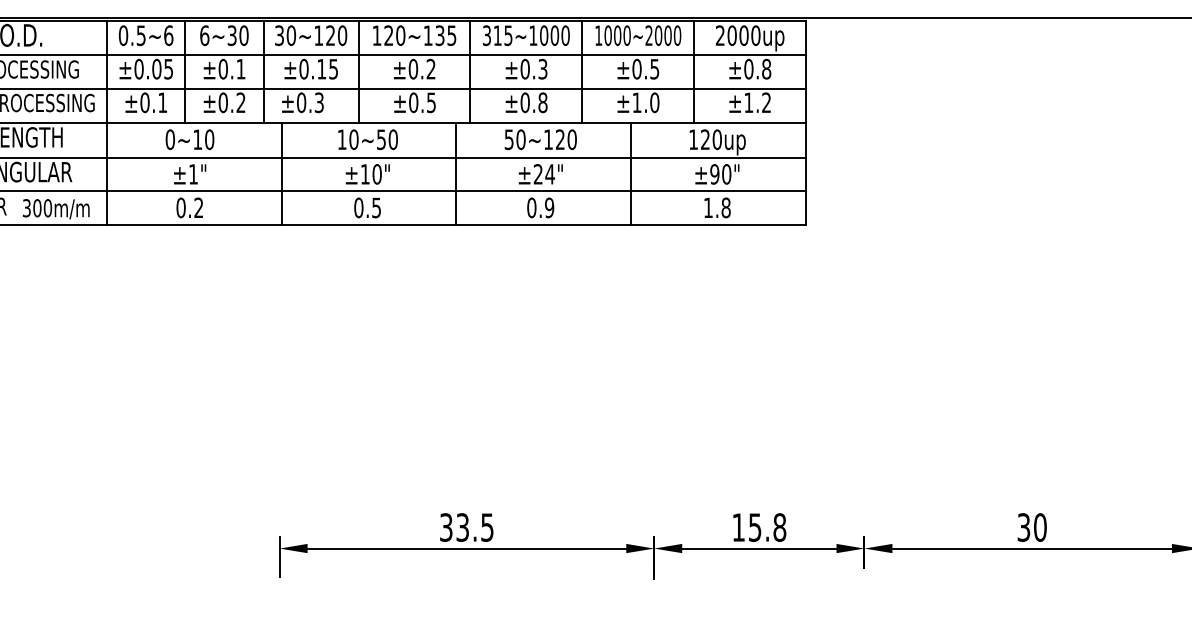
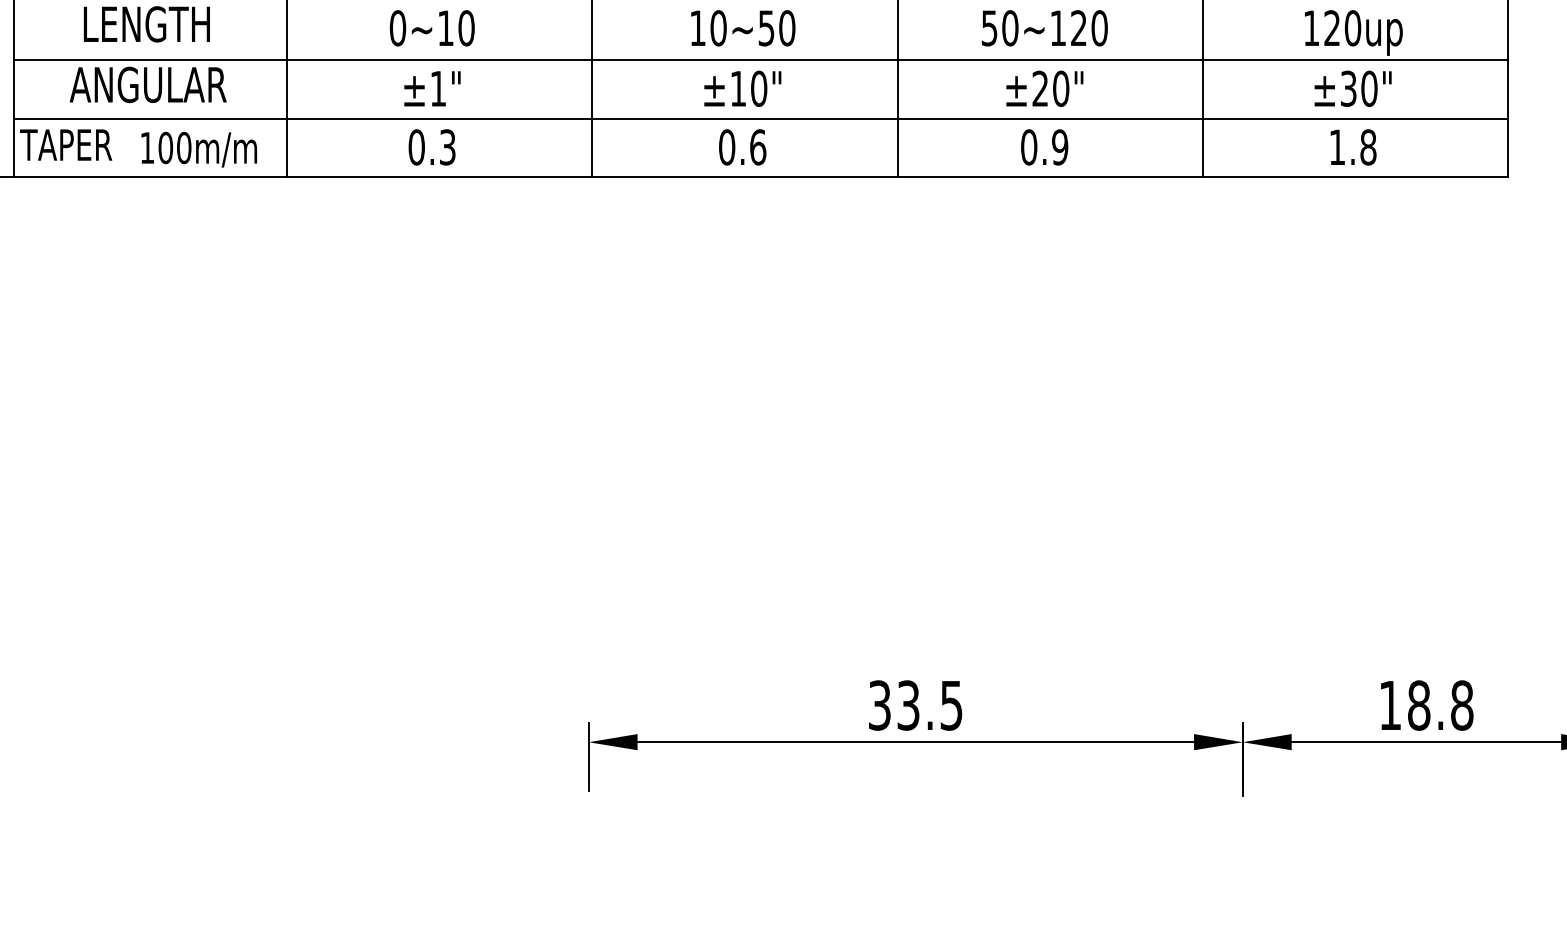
text: (550, 174) -> (1061, 89), ±24" -> ±20"
text: (714, 174) -> (1348, 89), ±90" -> ±30"
text: (376, 207) -> (757, 146), 0.5 -> 0.6
text: (26, 208) -> (146, 148), 300m/m -> 100m/m
text: (198, 208) -> (447, 148), 0.2 -> 0.3
text: (754, 527) -> (1417, 705), 15.8 -> 18.8

